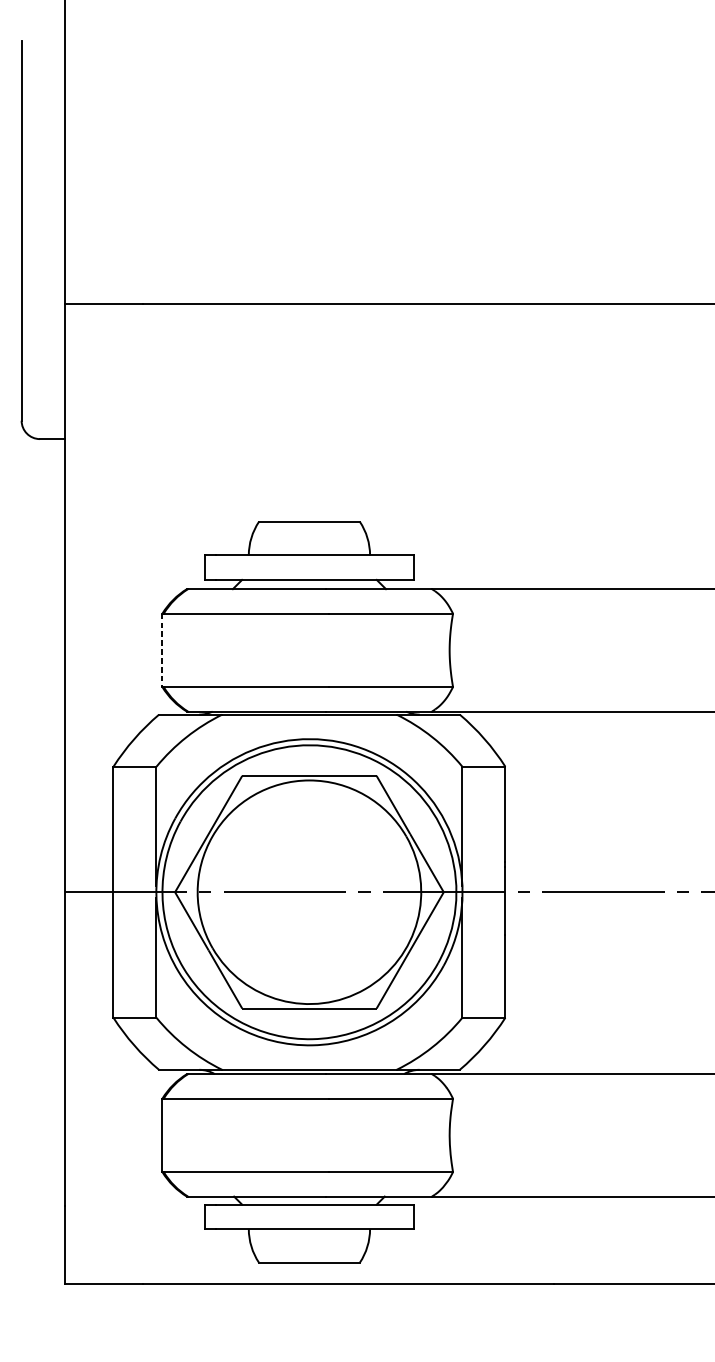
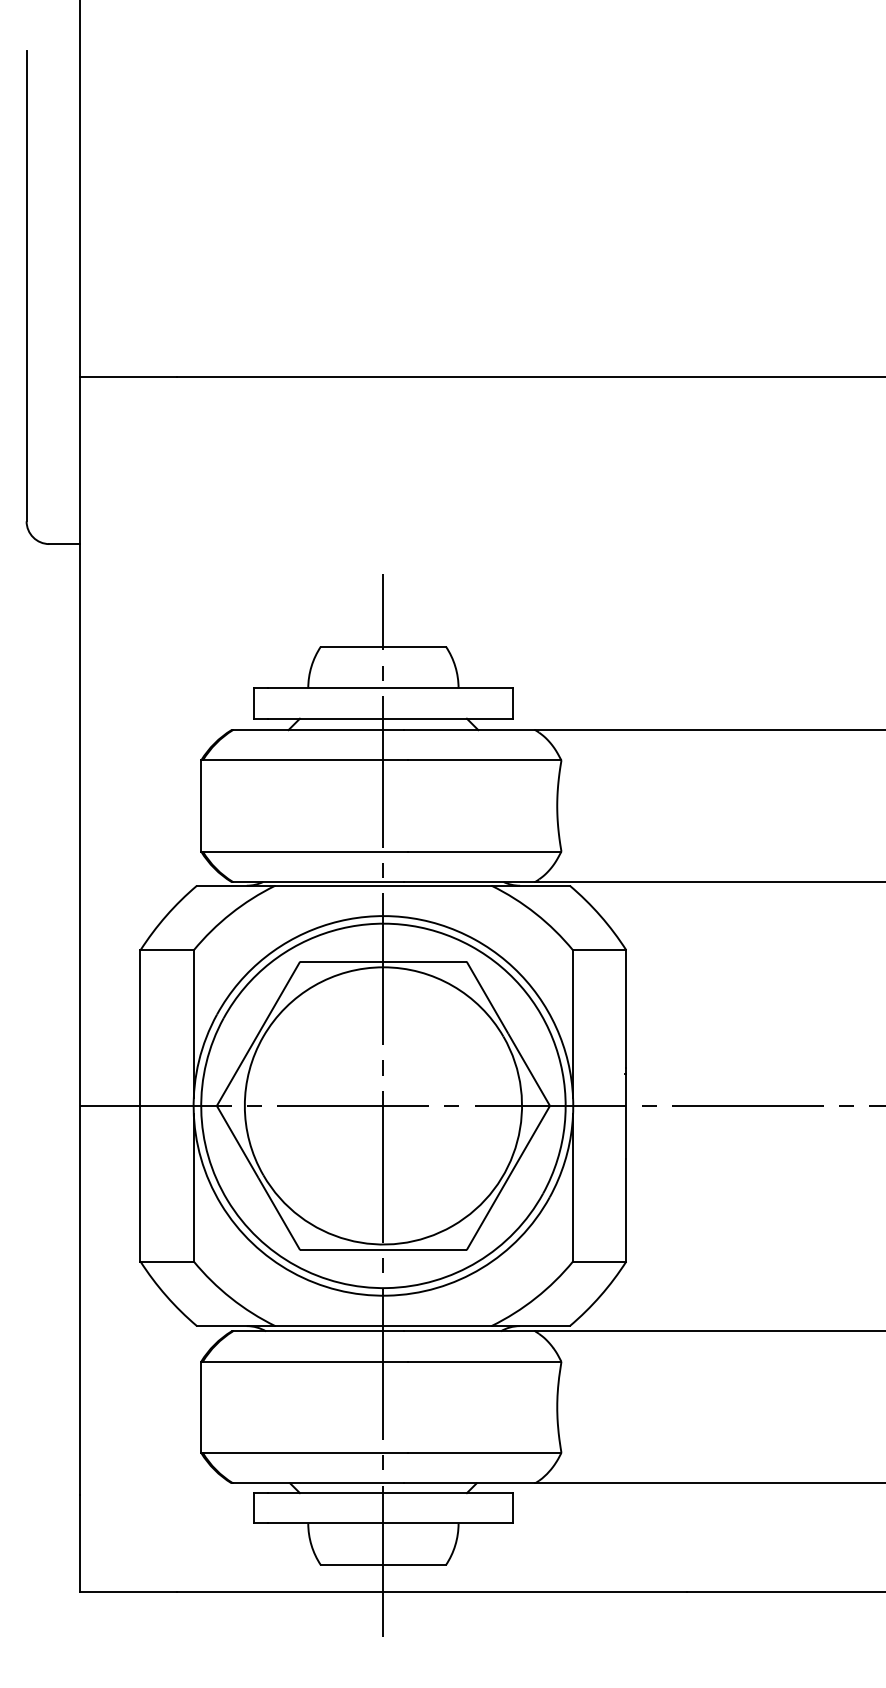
line: (162, 650) -> (201, 806), dashed -> solid
line: (309, 891) -> (383, 1105), added

